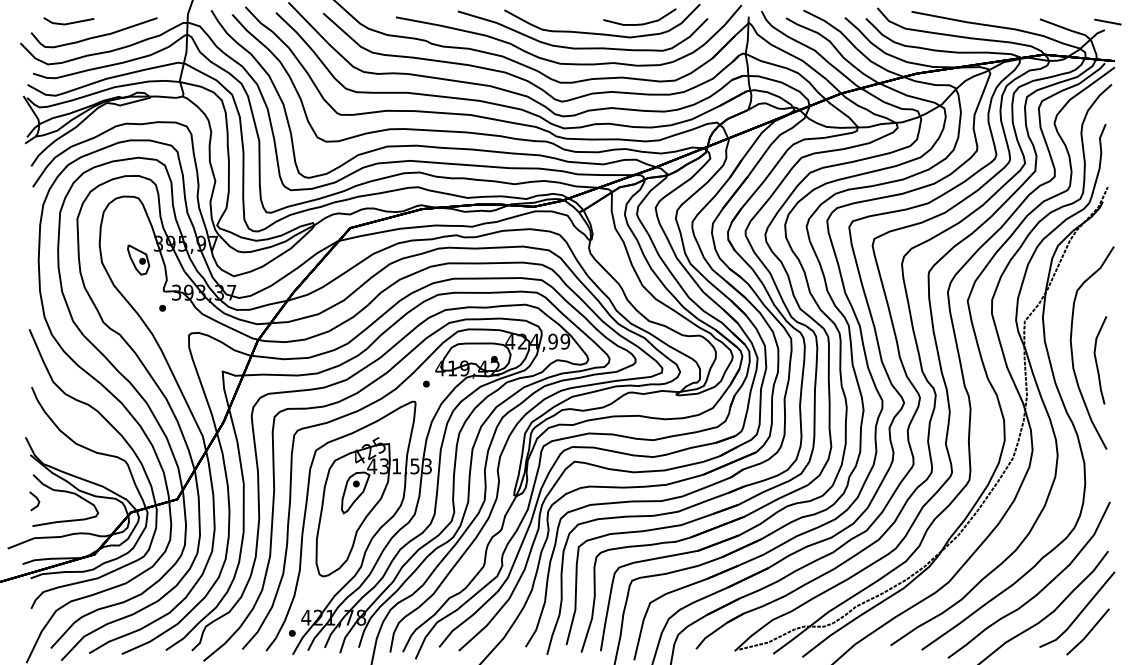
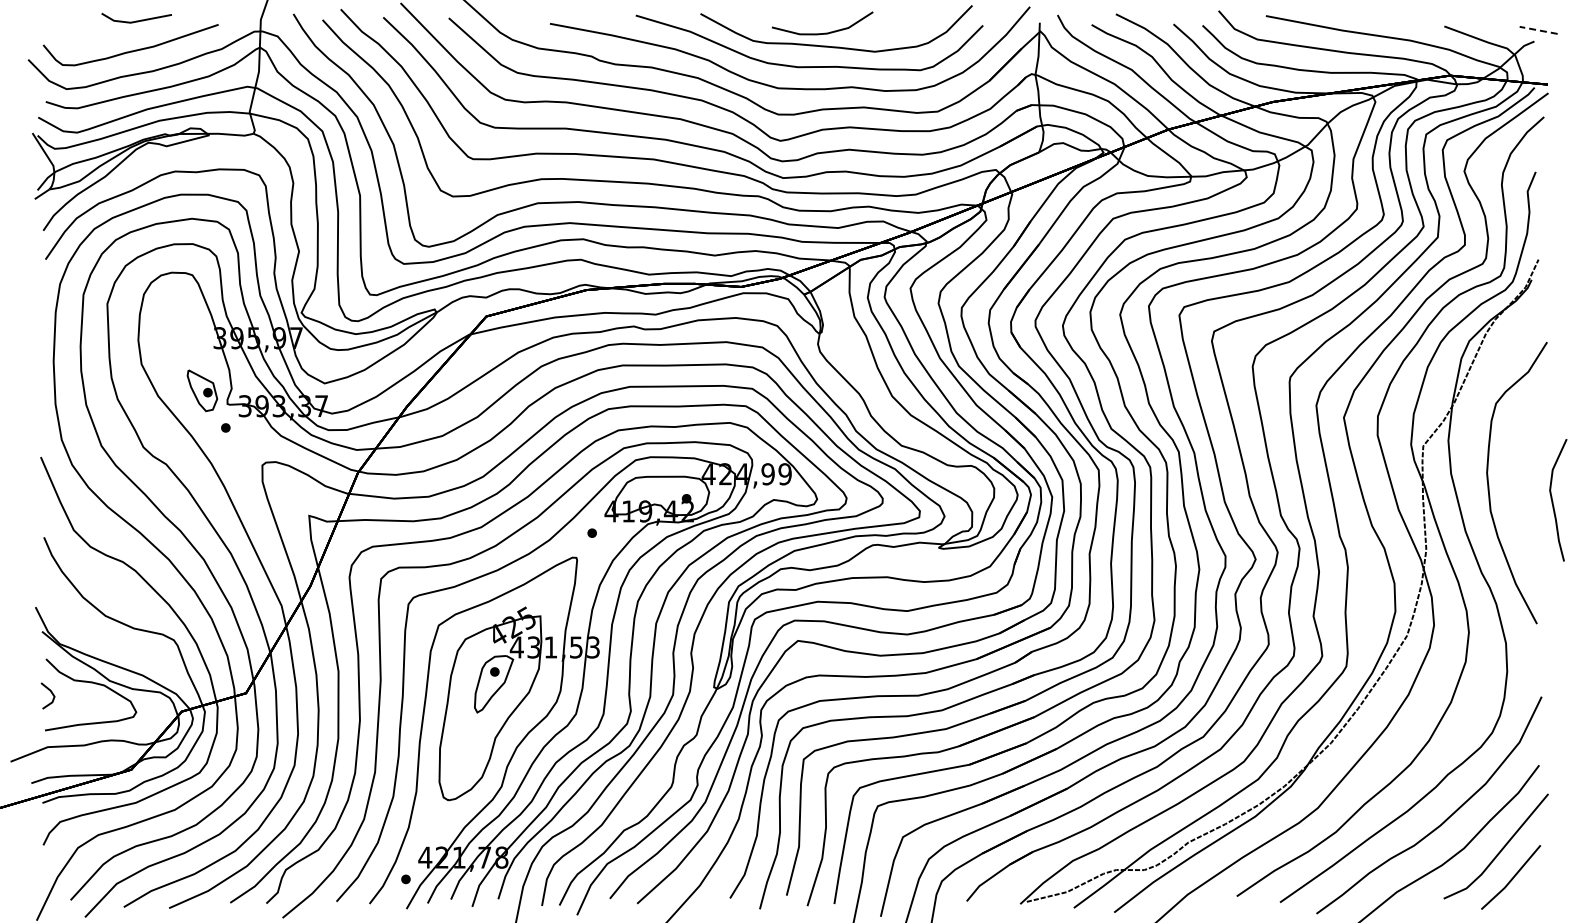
line: (68, 22) -> (136, 20), moved
line: (1107, 22) -> (1538, 30), solid -> dashed
curve: (641, 23) -> (824, 32), moved
part: (138, 259) -> (202, 390), moved
curve: (1096, 361) -> (1553, 501), moved

